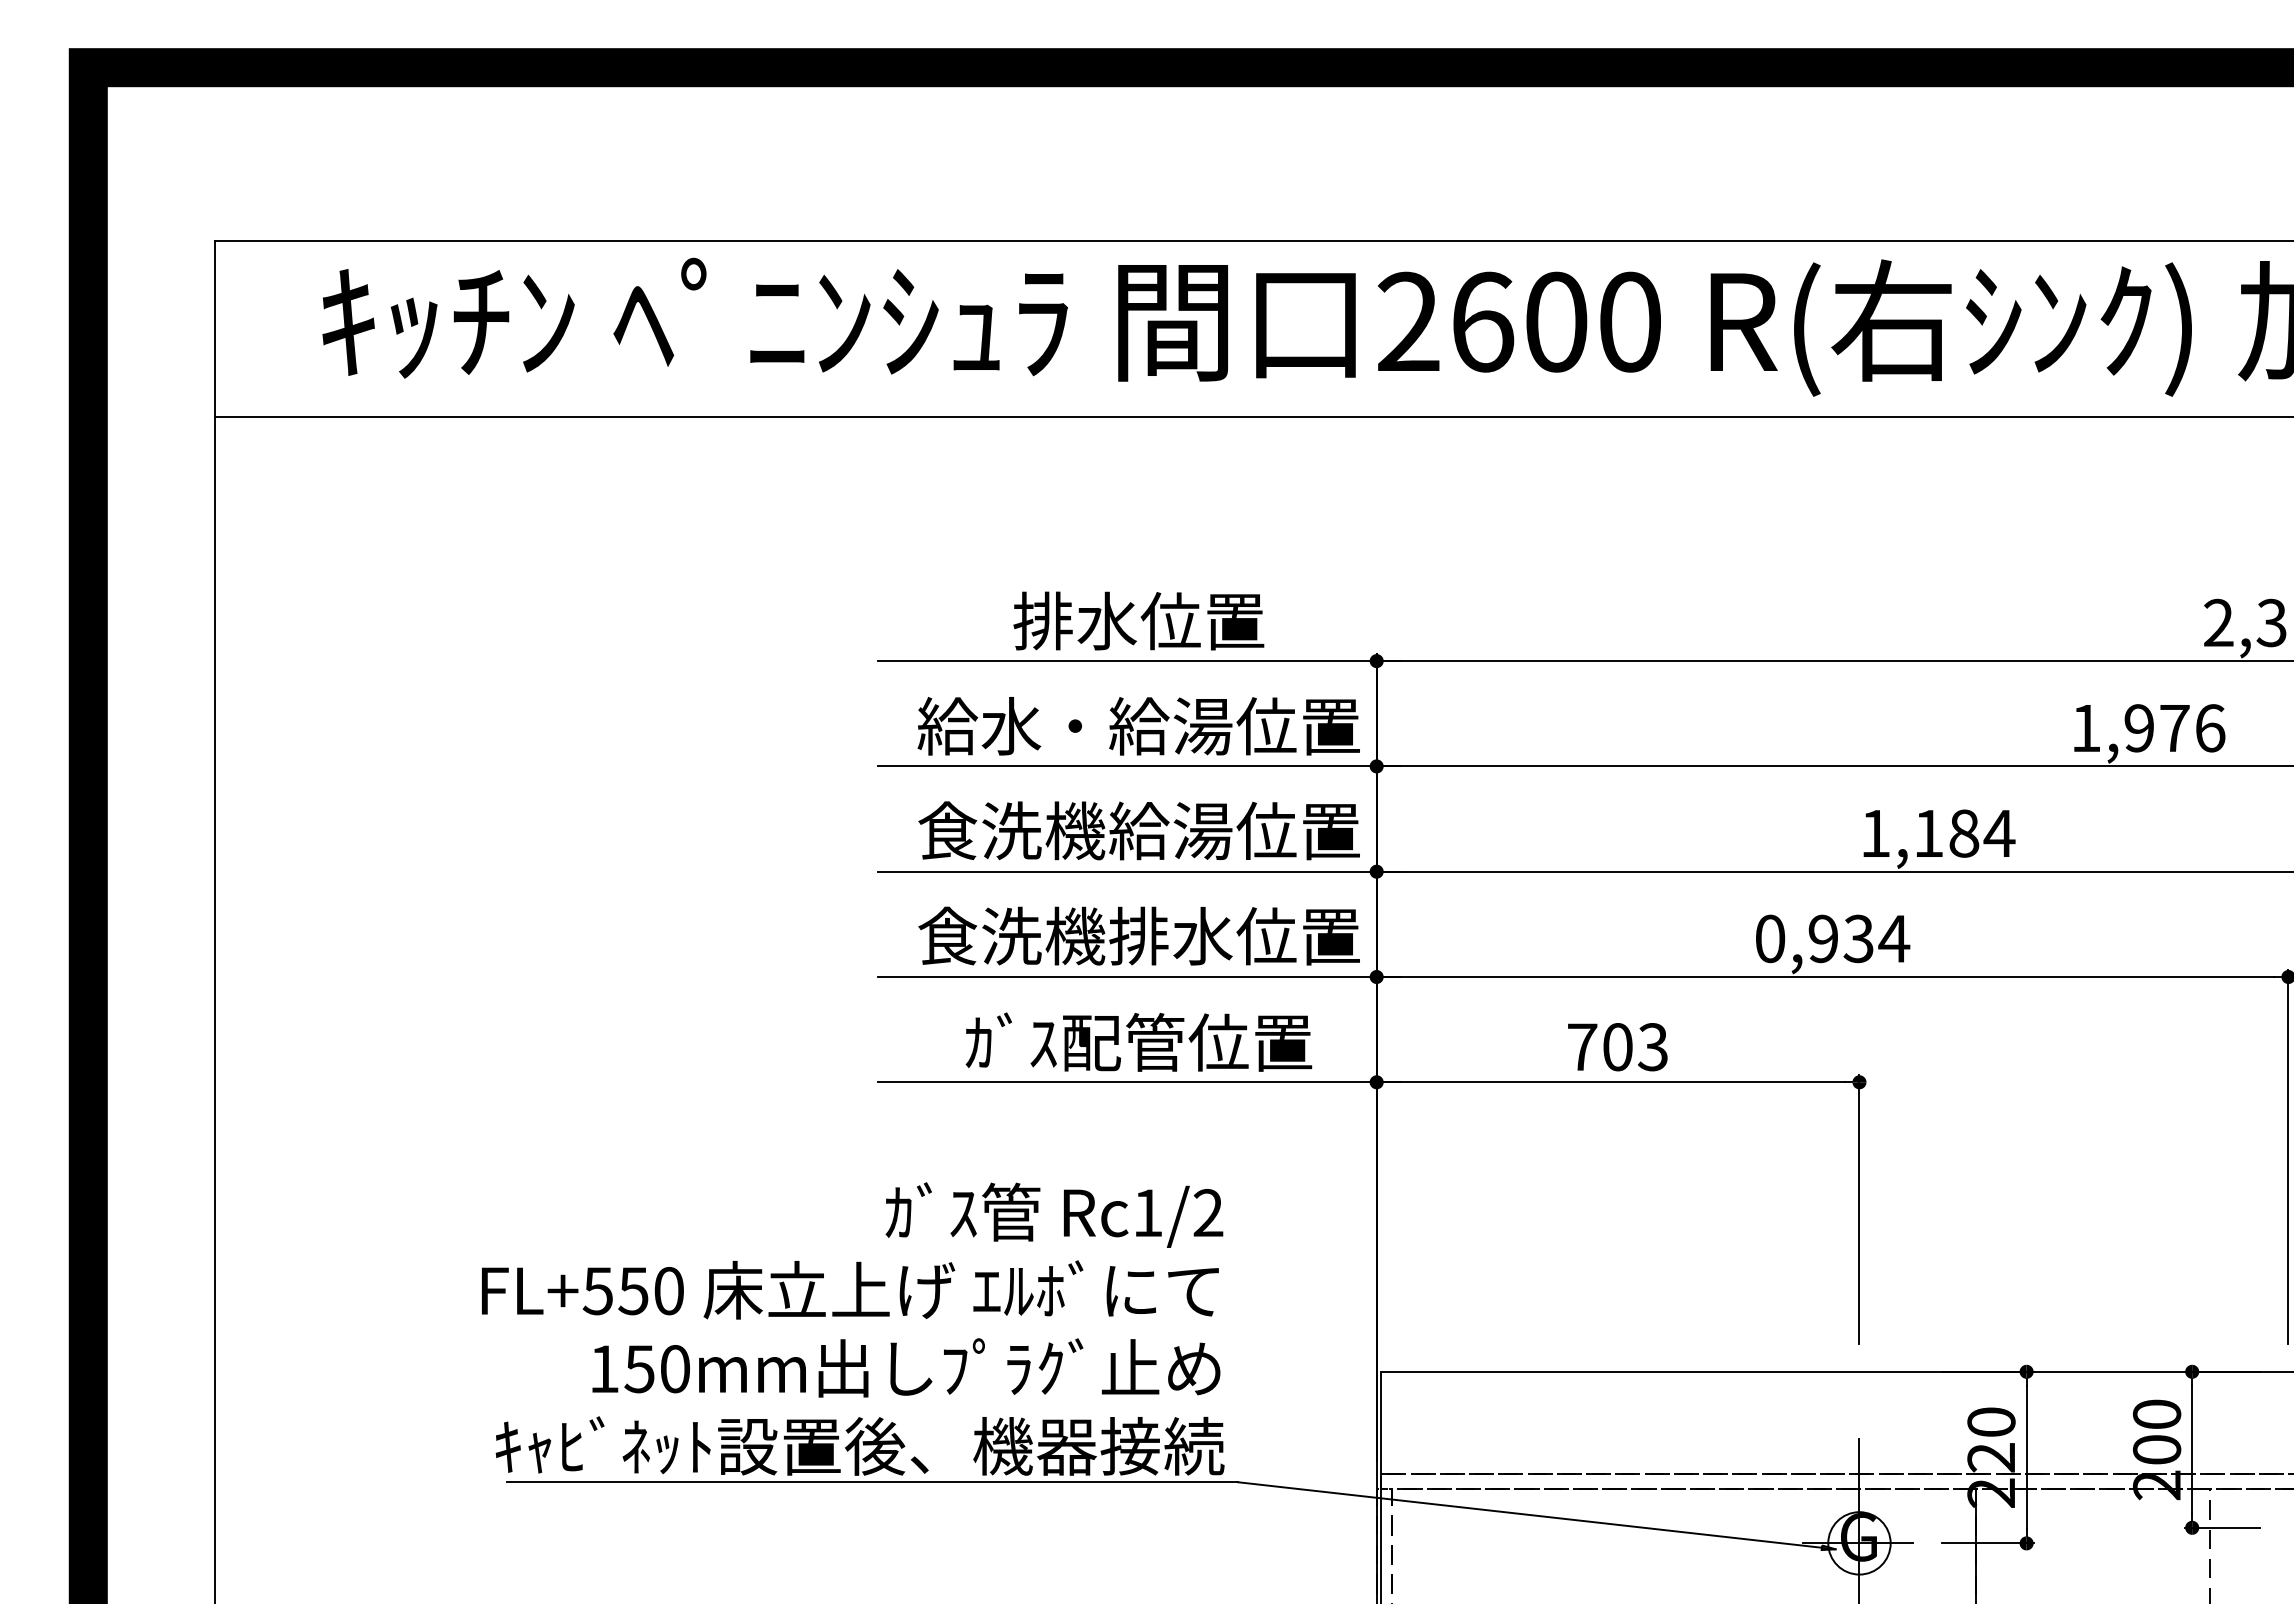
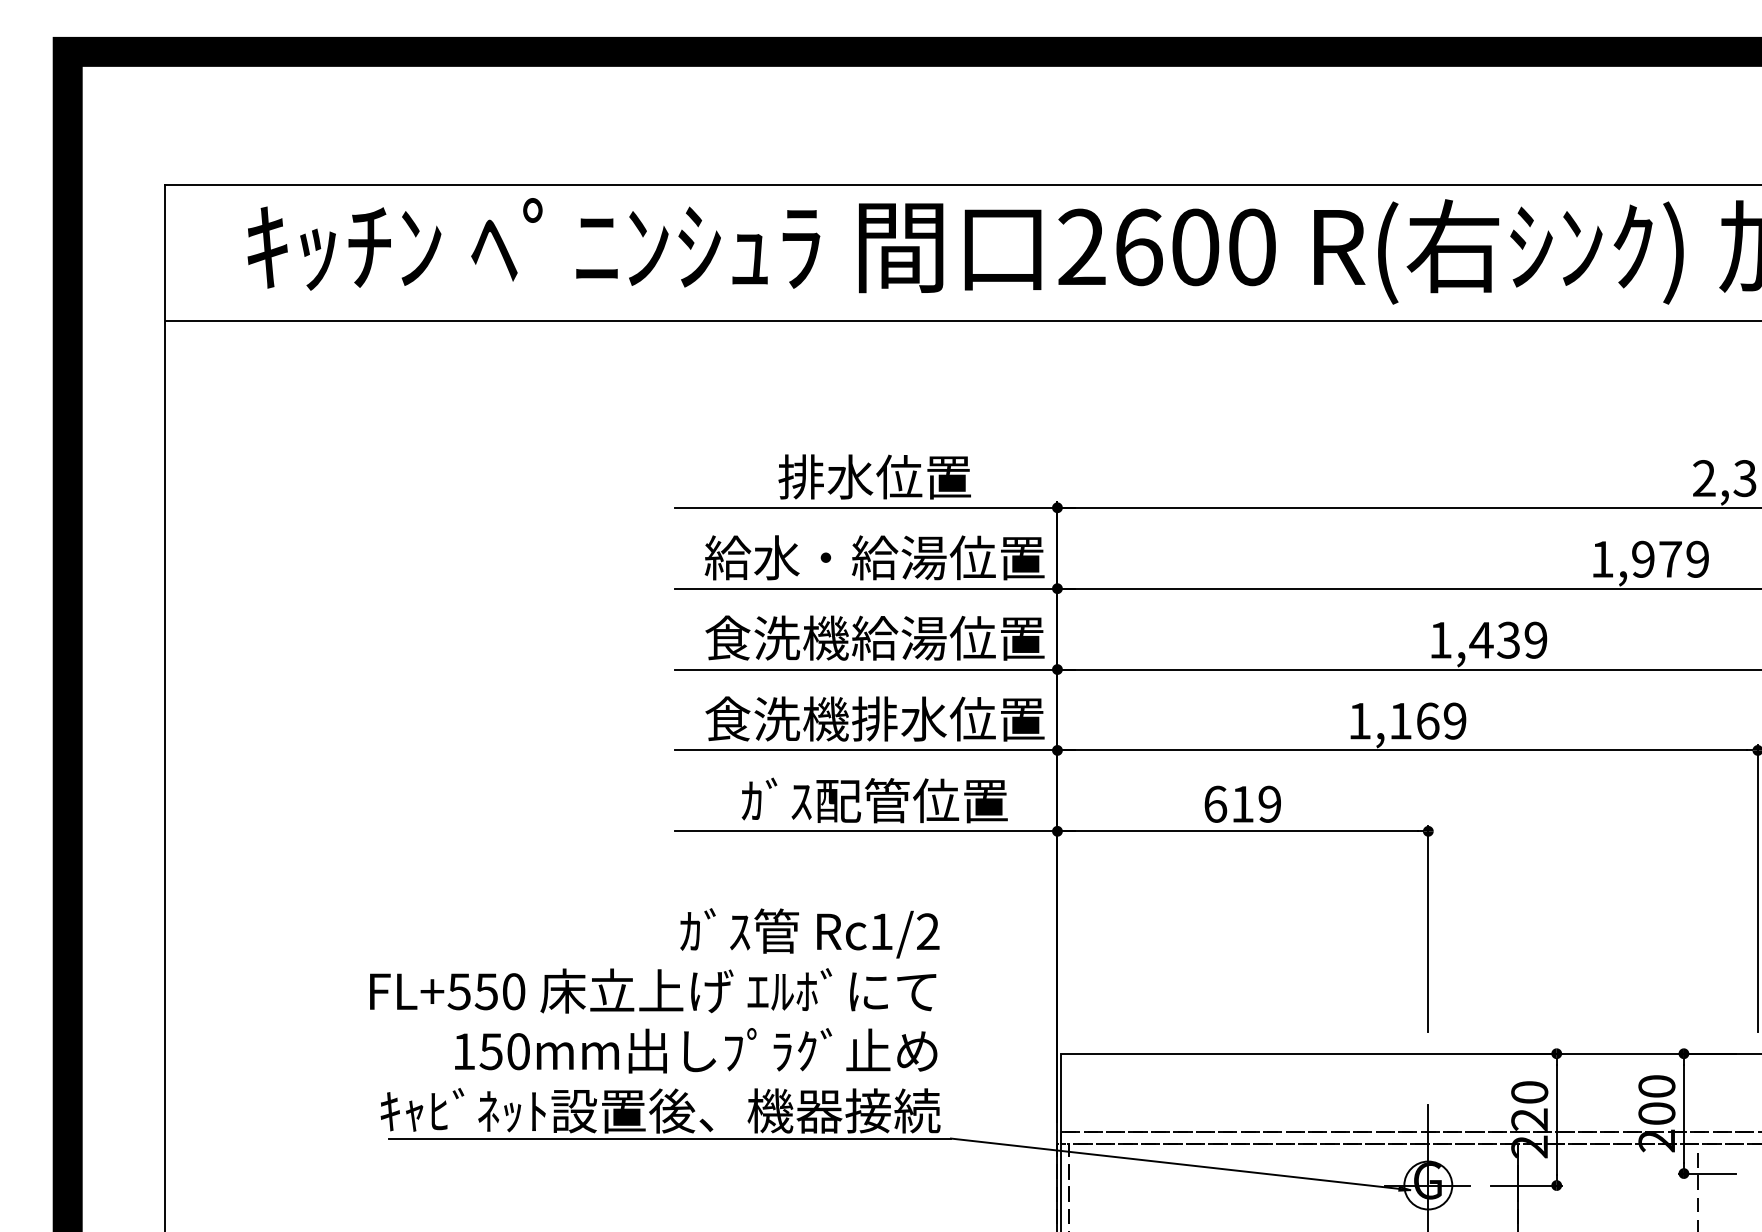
text: (2210, 728) -> (1697, 559), 1,976 -> 1,979
text: (1963, 833) -> (1508, 640), 1,184 -> 1,439
text: (1833, 938) -> (1408, 720), 0,934 -> 1,169
text: (1617, 1047) -> (1242, 804), 703 -> 619

